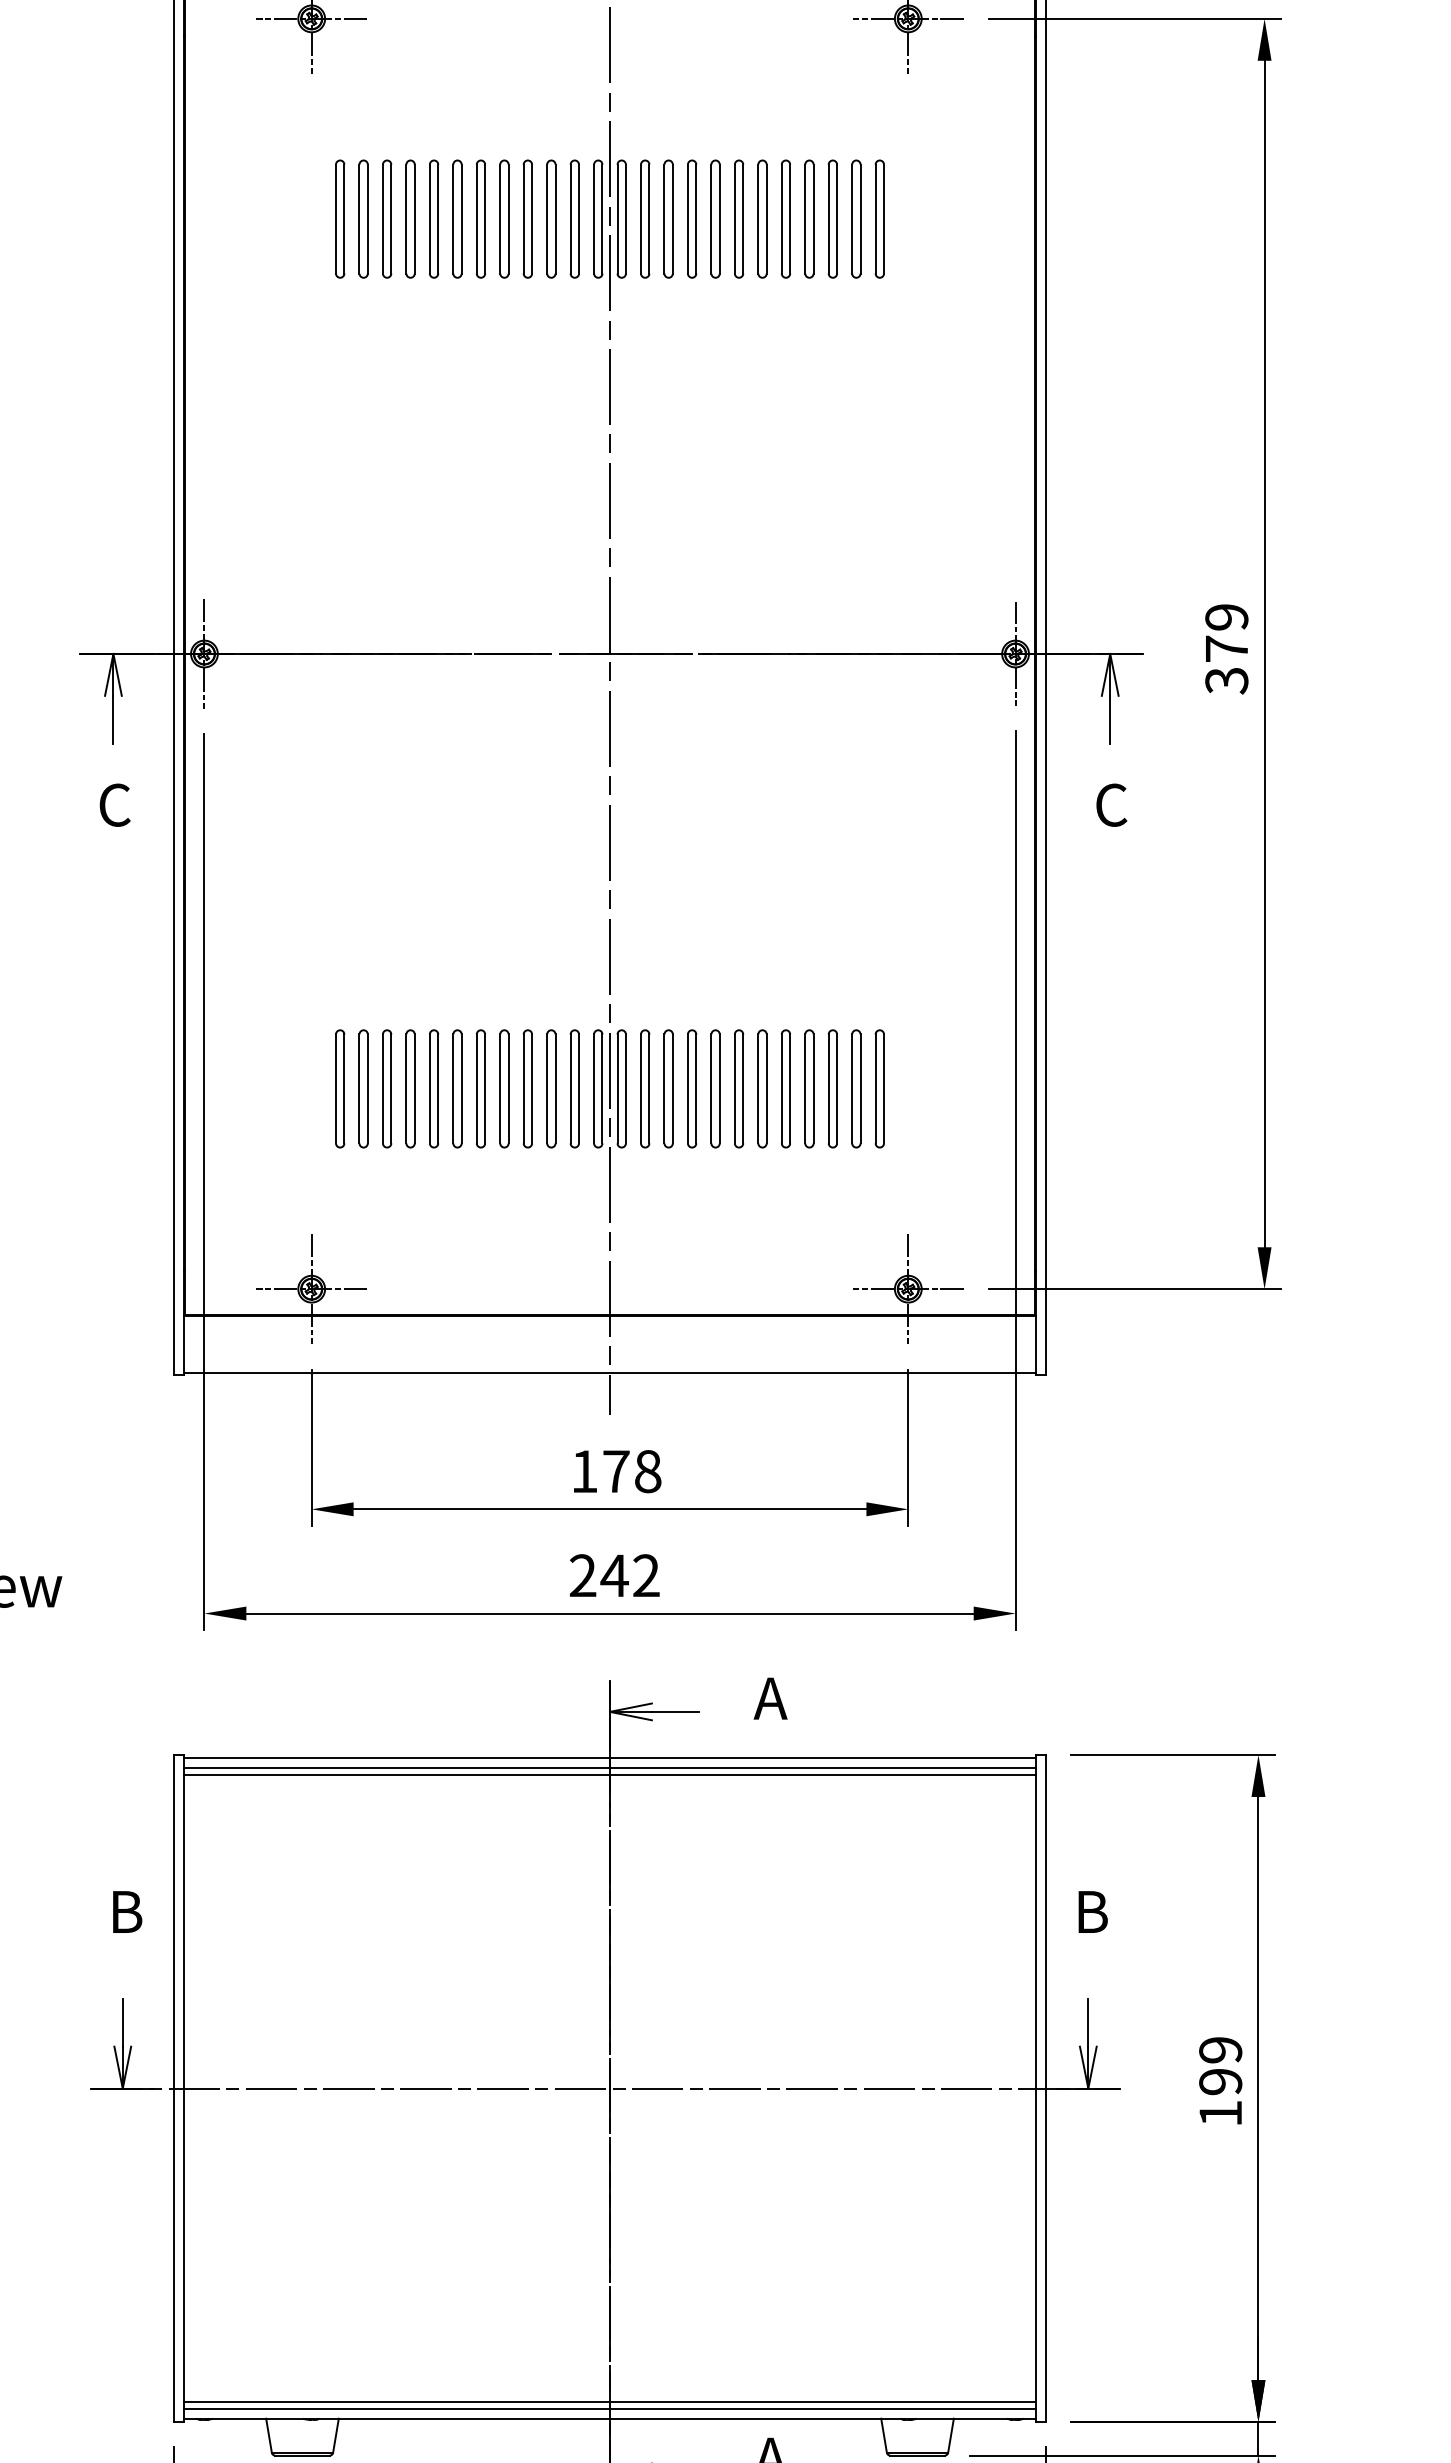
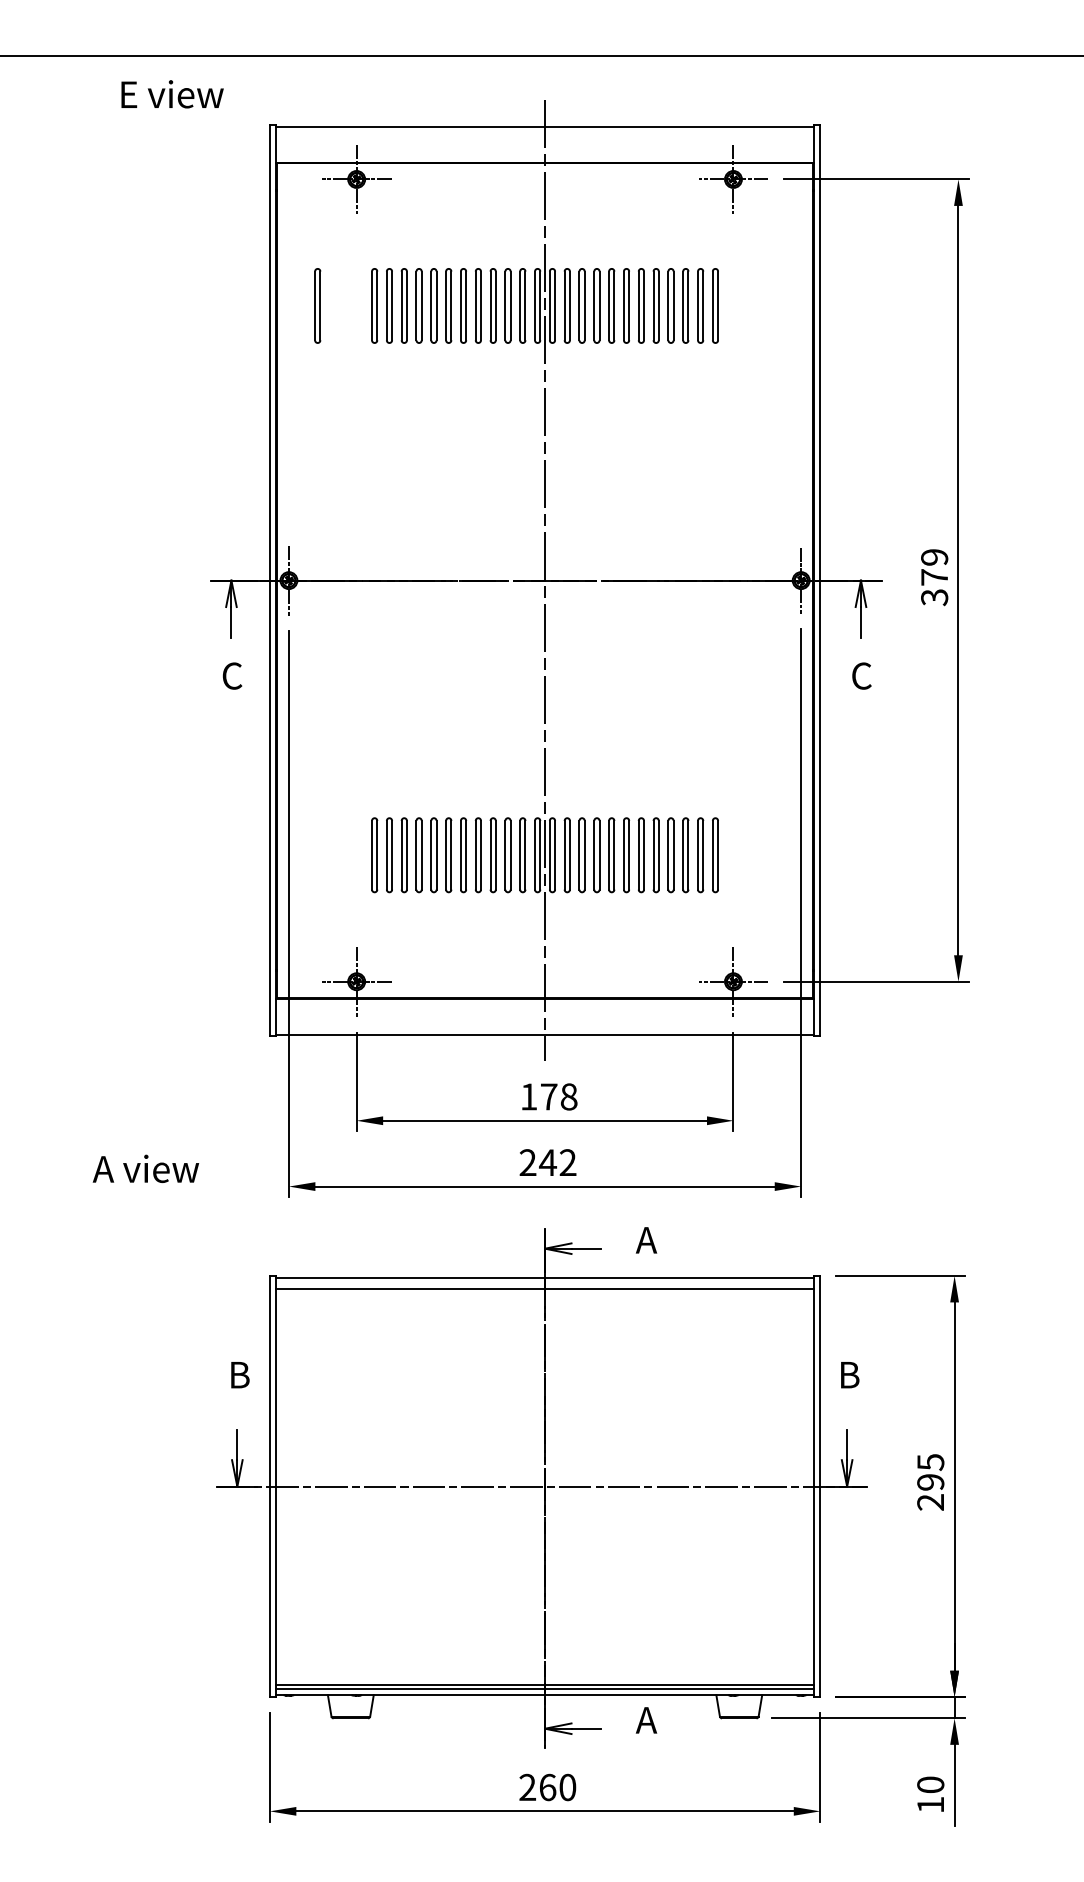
part: (249, 218) -> (317, 305), added
line: (609, 1768) -> (544, 1284), removed
text: (1220, 2082) -> (930, 1482), 199 -> 295

